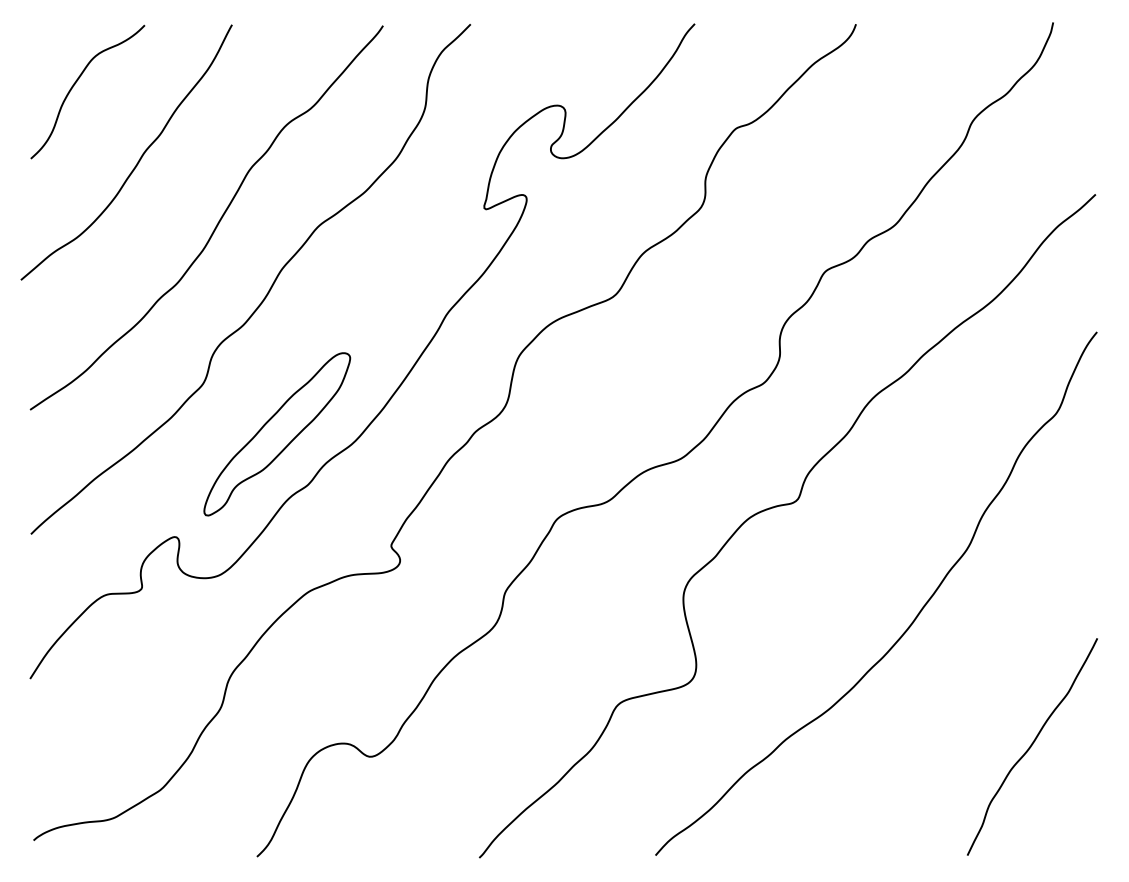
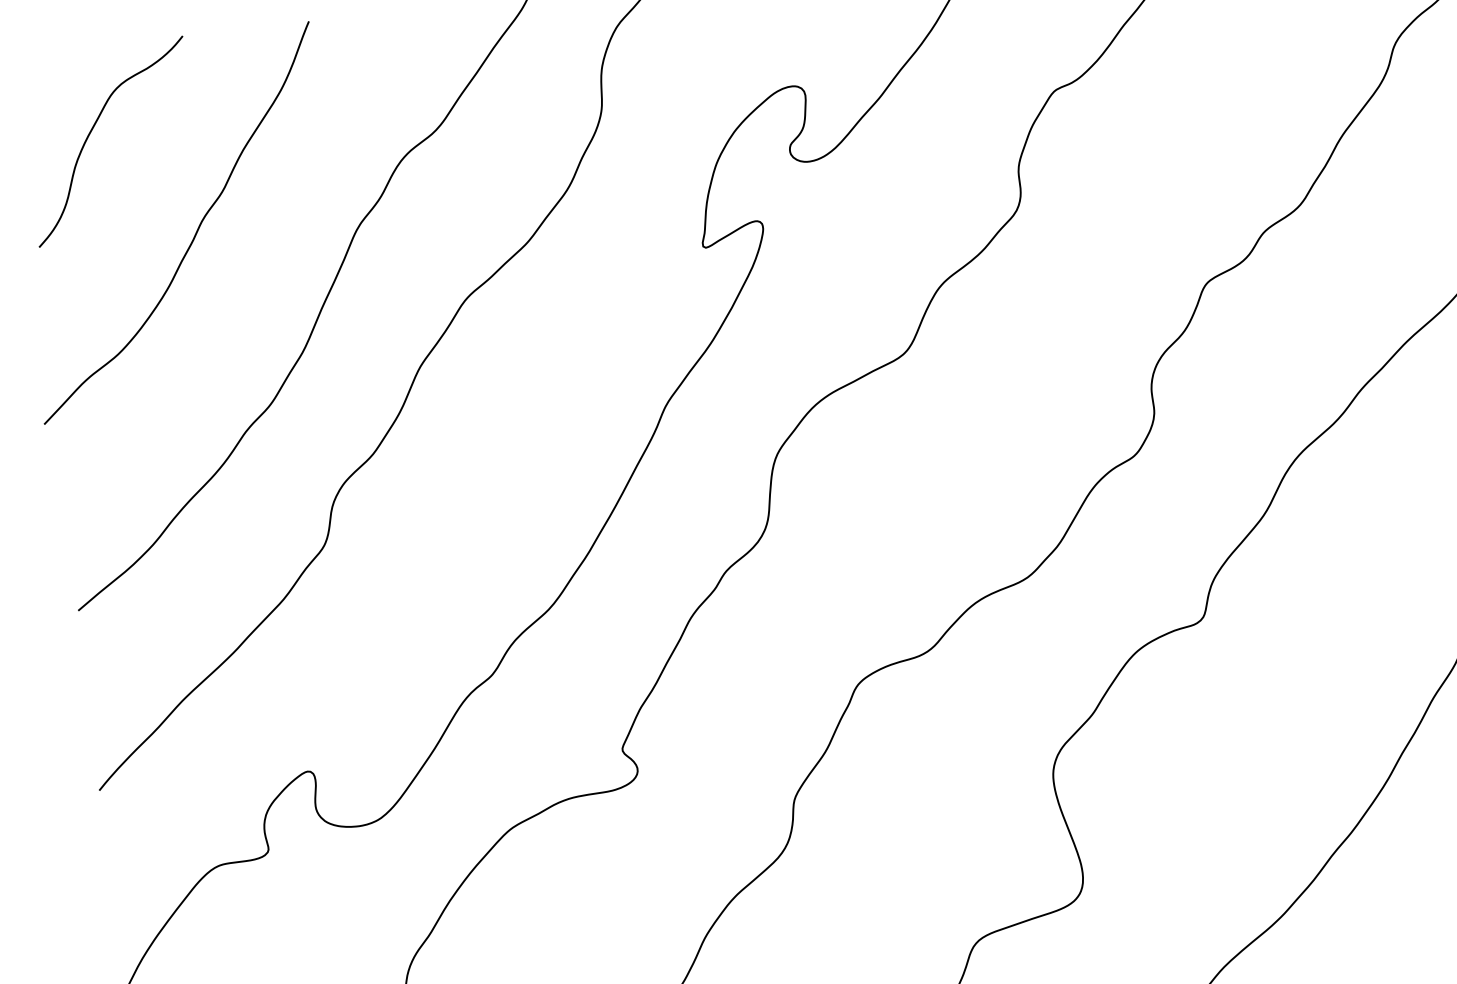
part: (277, 434) -> (440, 606), removed

